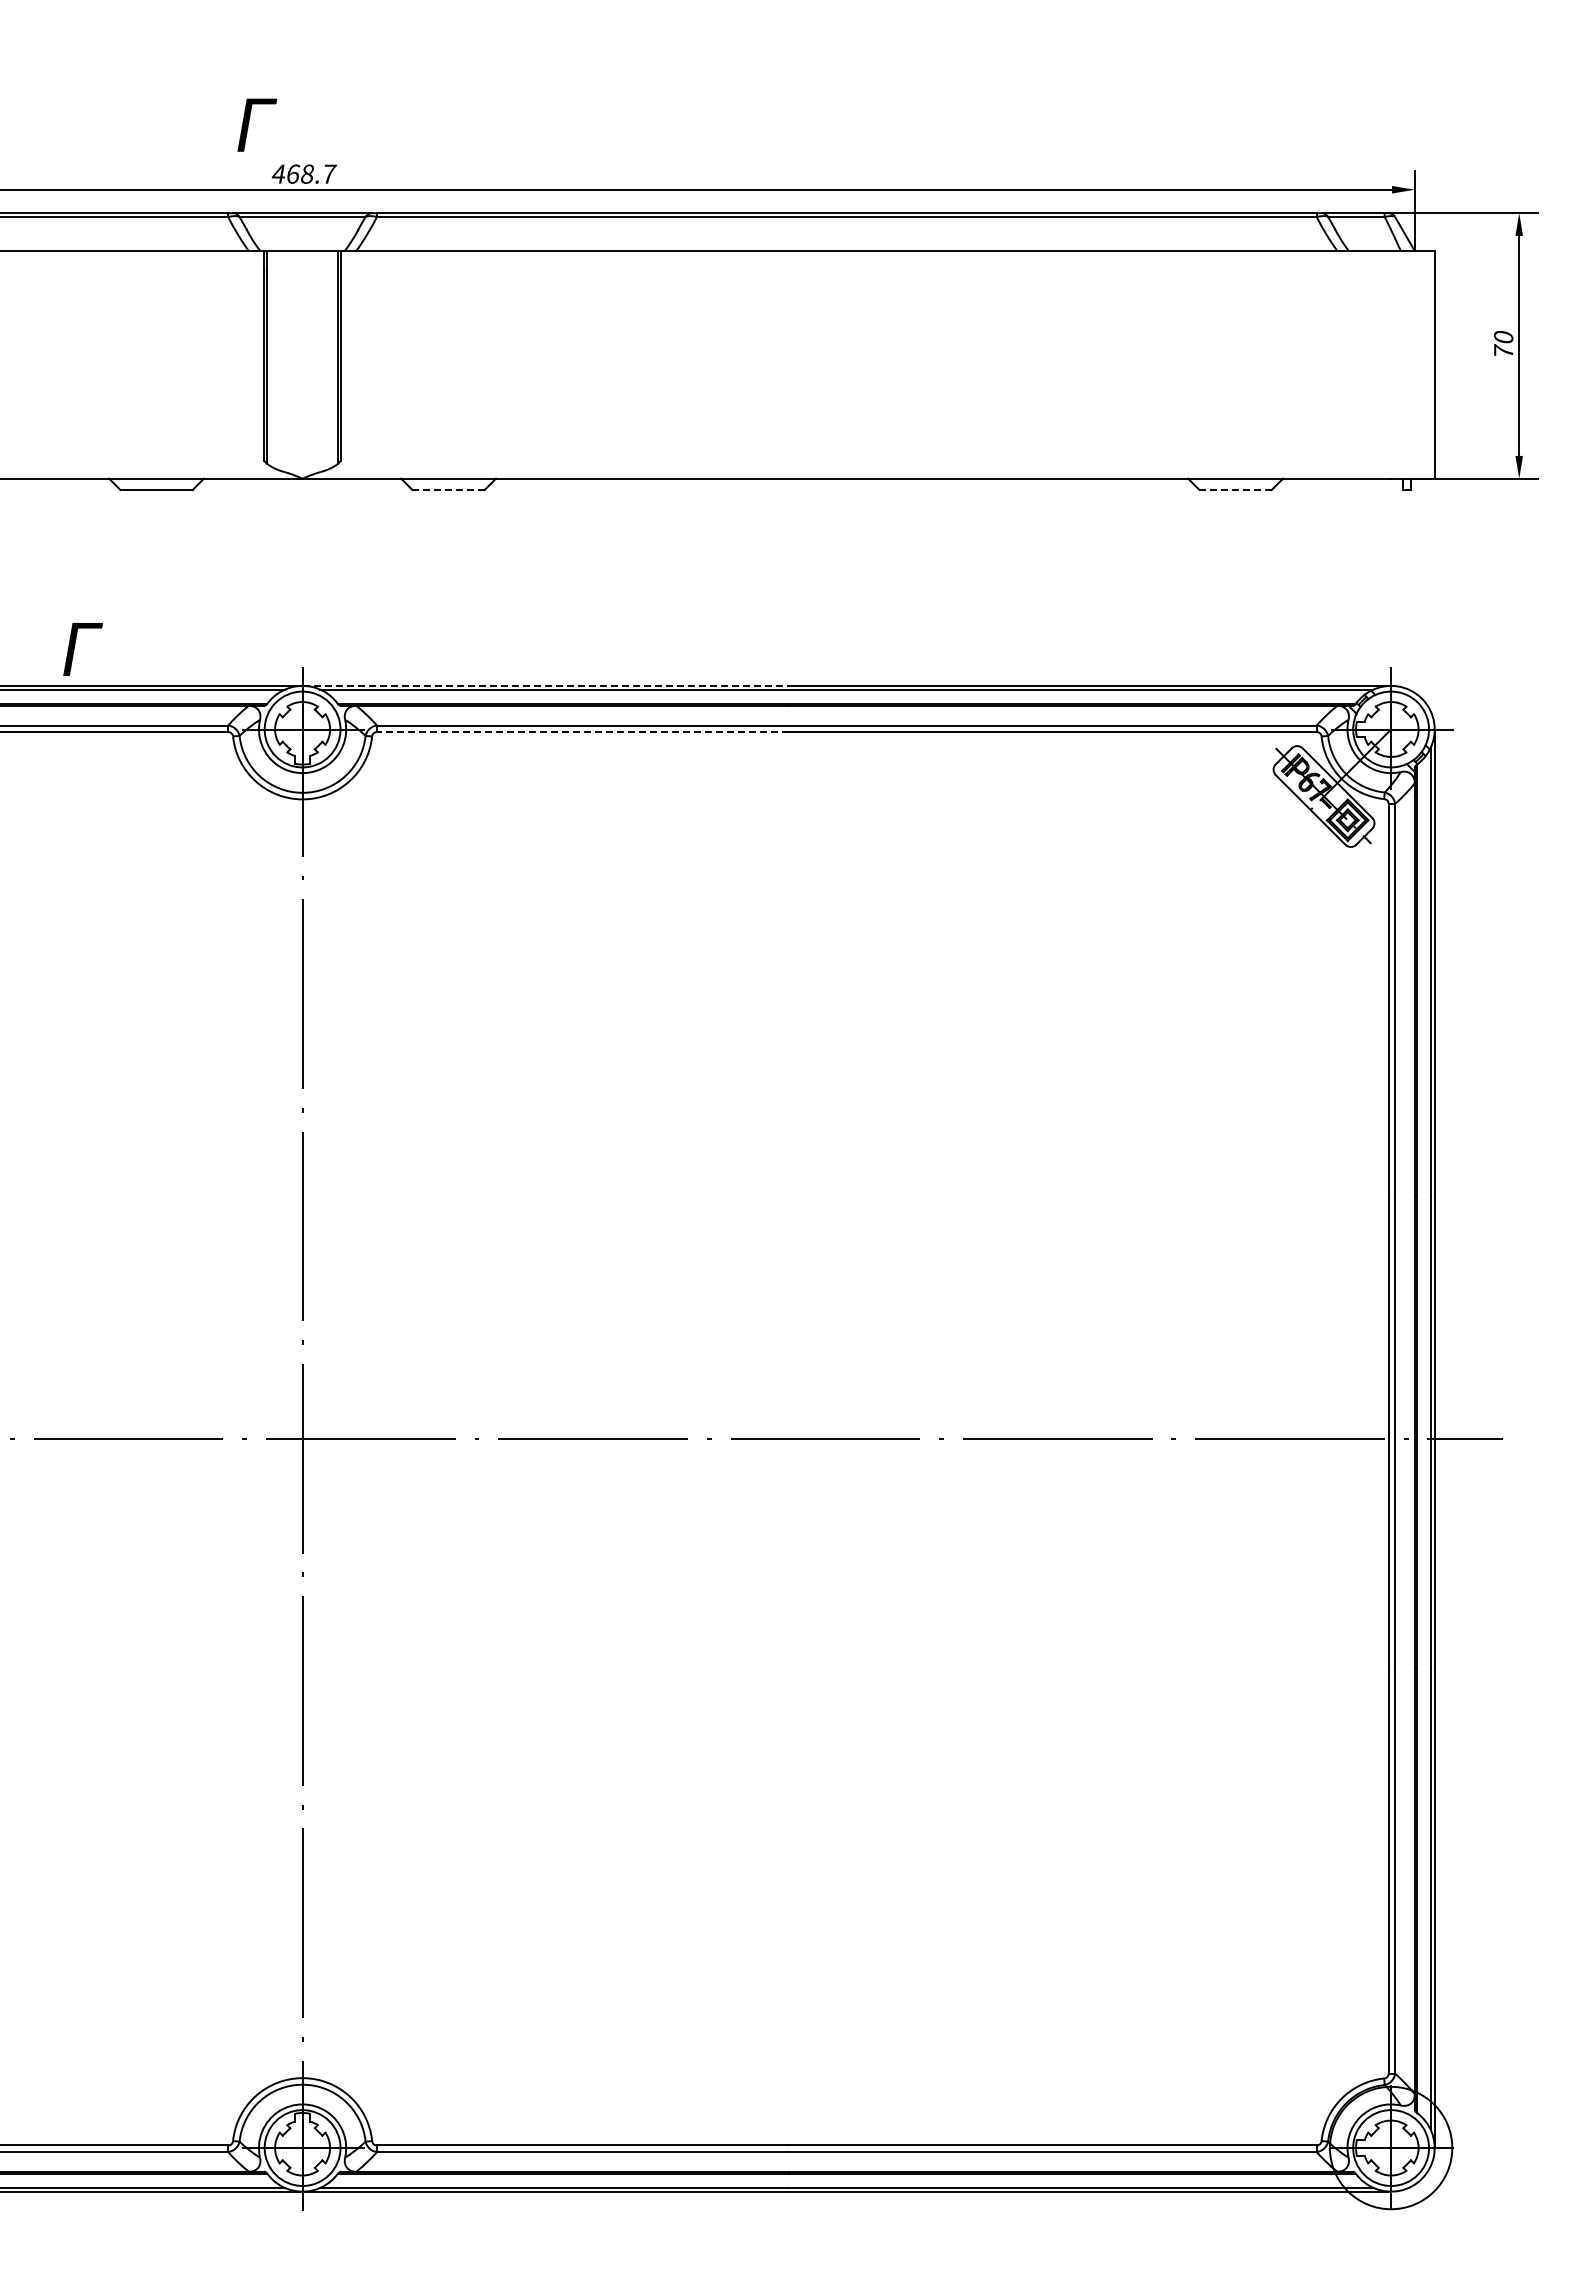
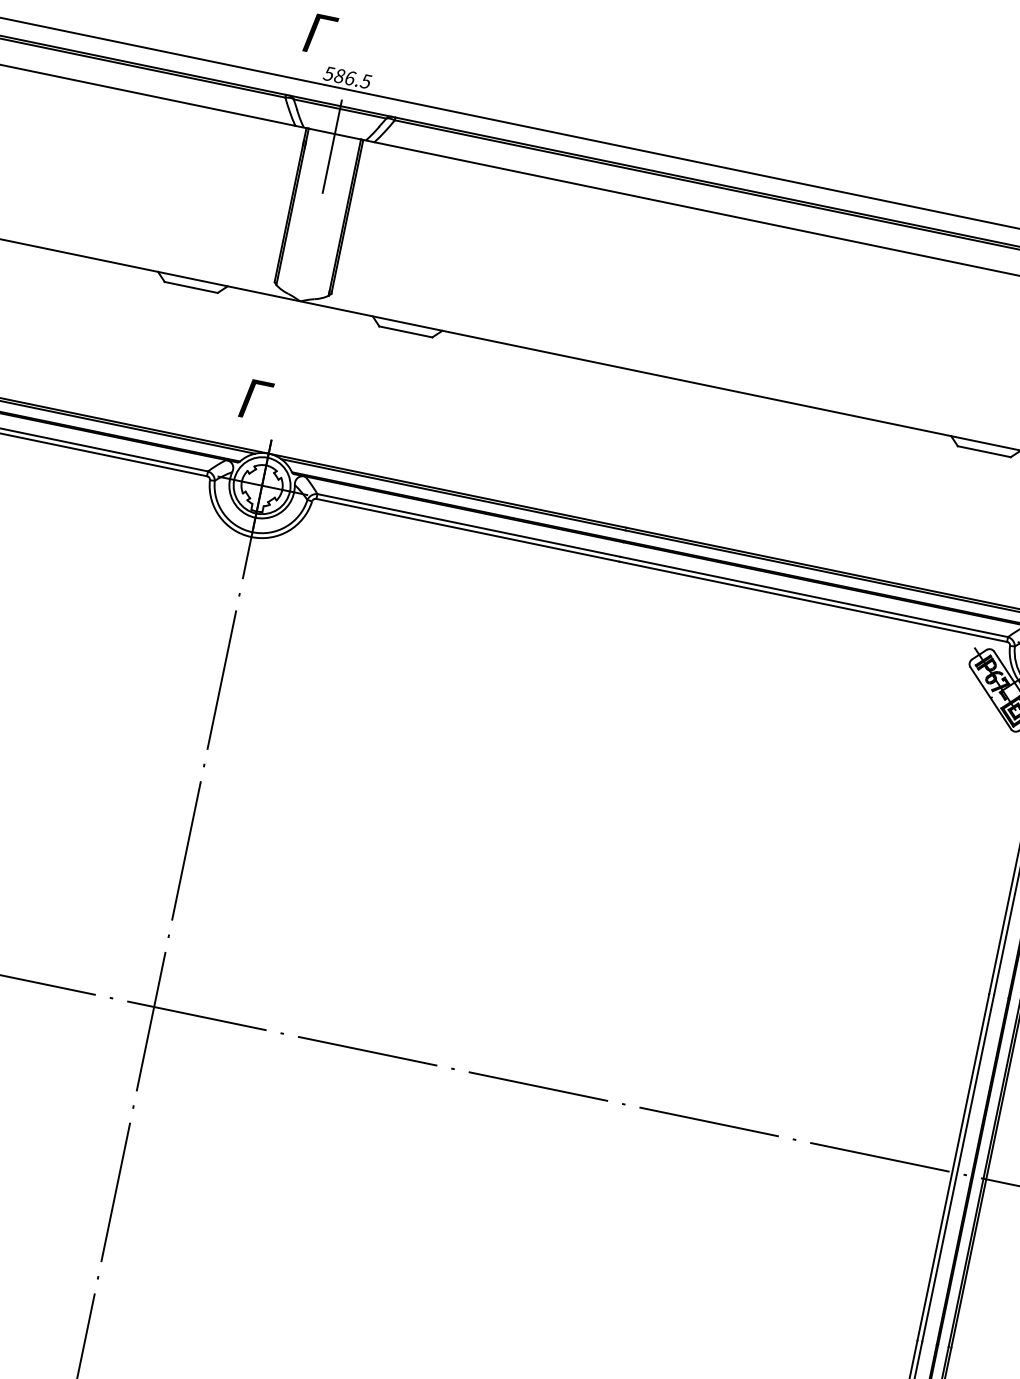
text: (303, 173) -> (347, 77), 468.7 -> 586.5
line: (302, 268) -> (332, 146), added
line: (448, 490) -> (405, 332), dashed -> solid
line: (1235, 490) -> (984, 452), dashed -> solid
text: (82, 649) -> (256, 400), moved
line: (546, 685) -> (448, 490), dashed -> solid
line: (582, 732) -> (467, 530), dashed -> solid

